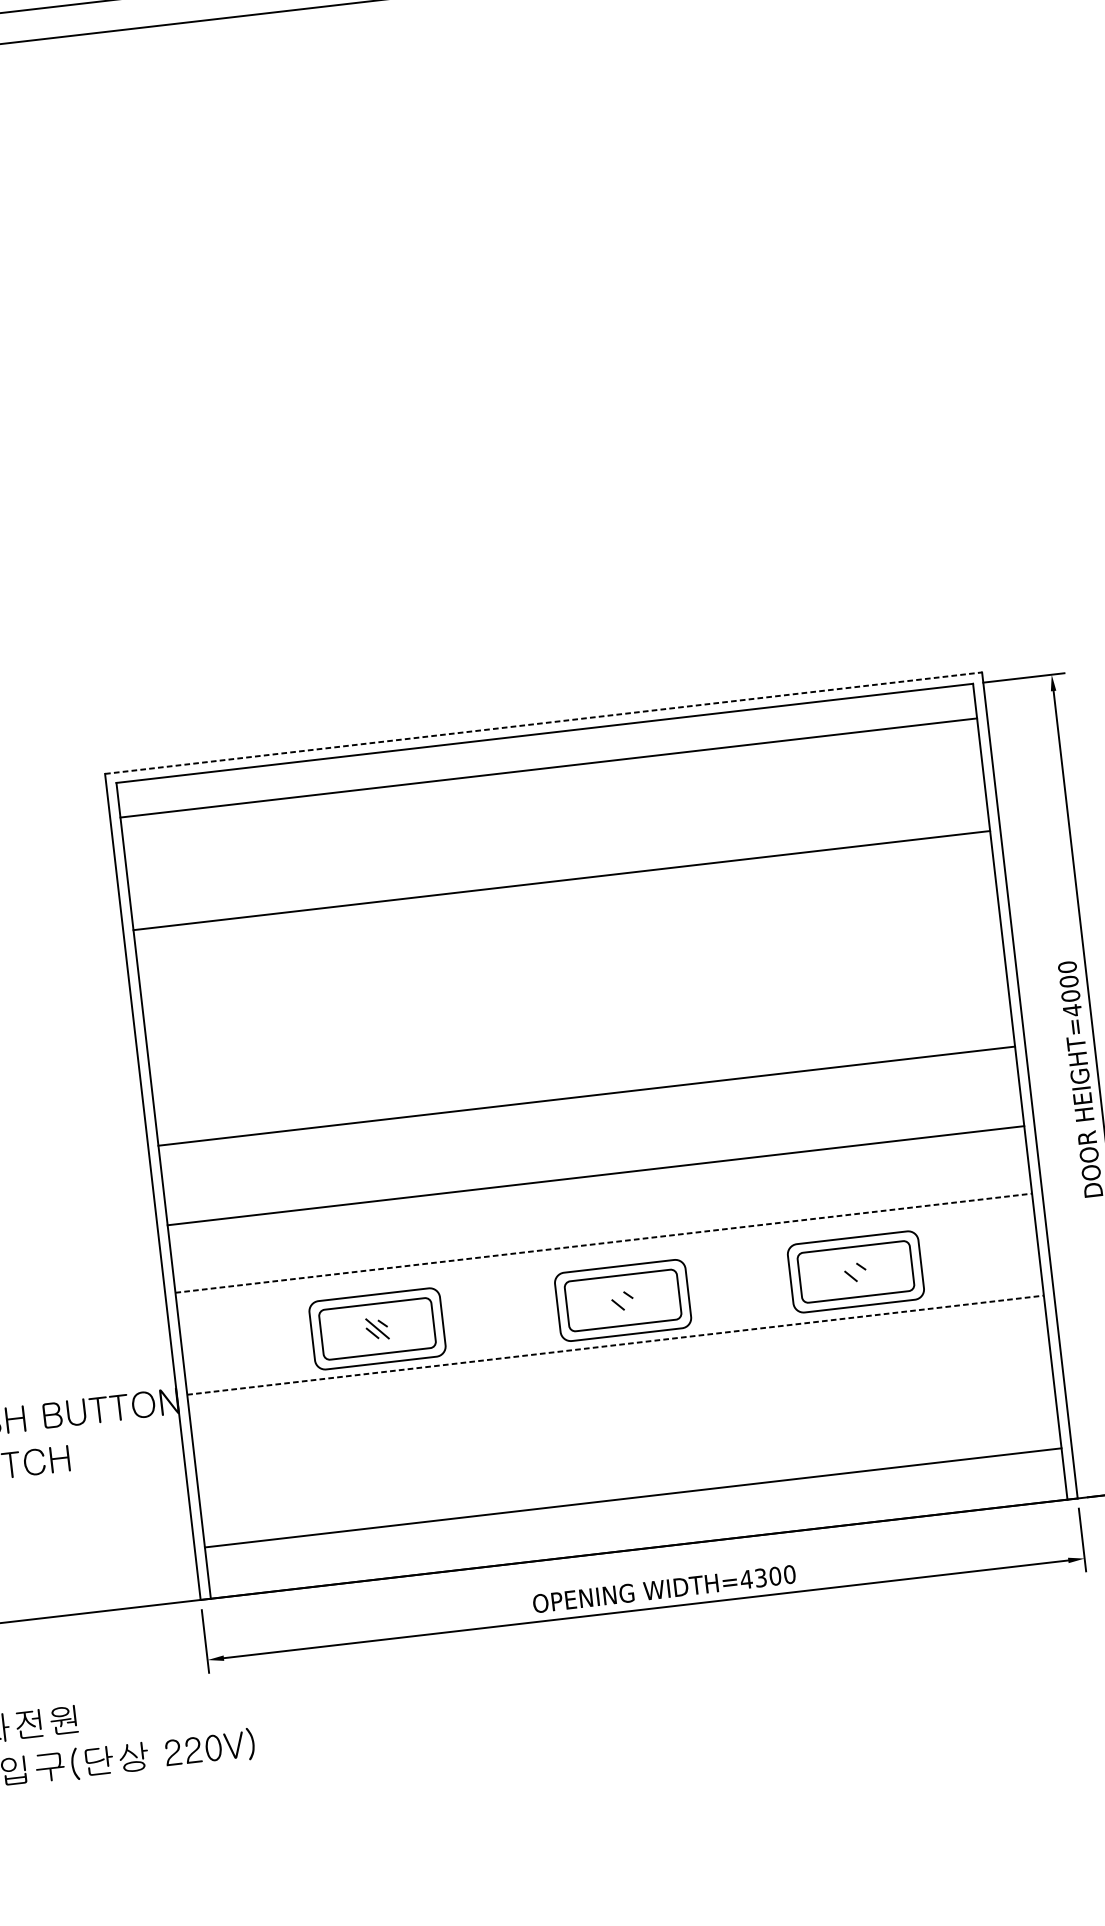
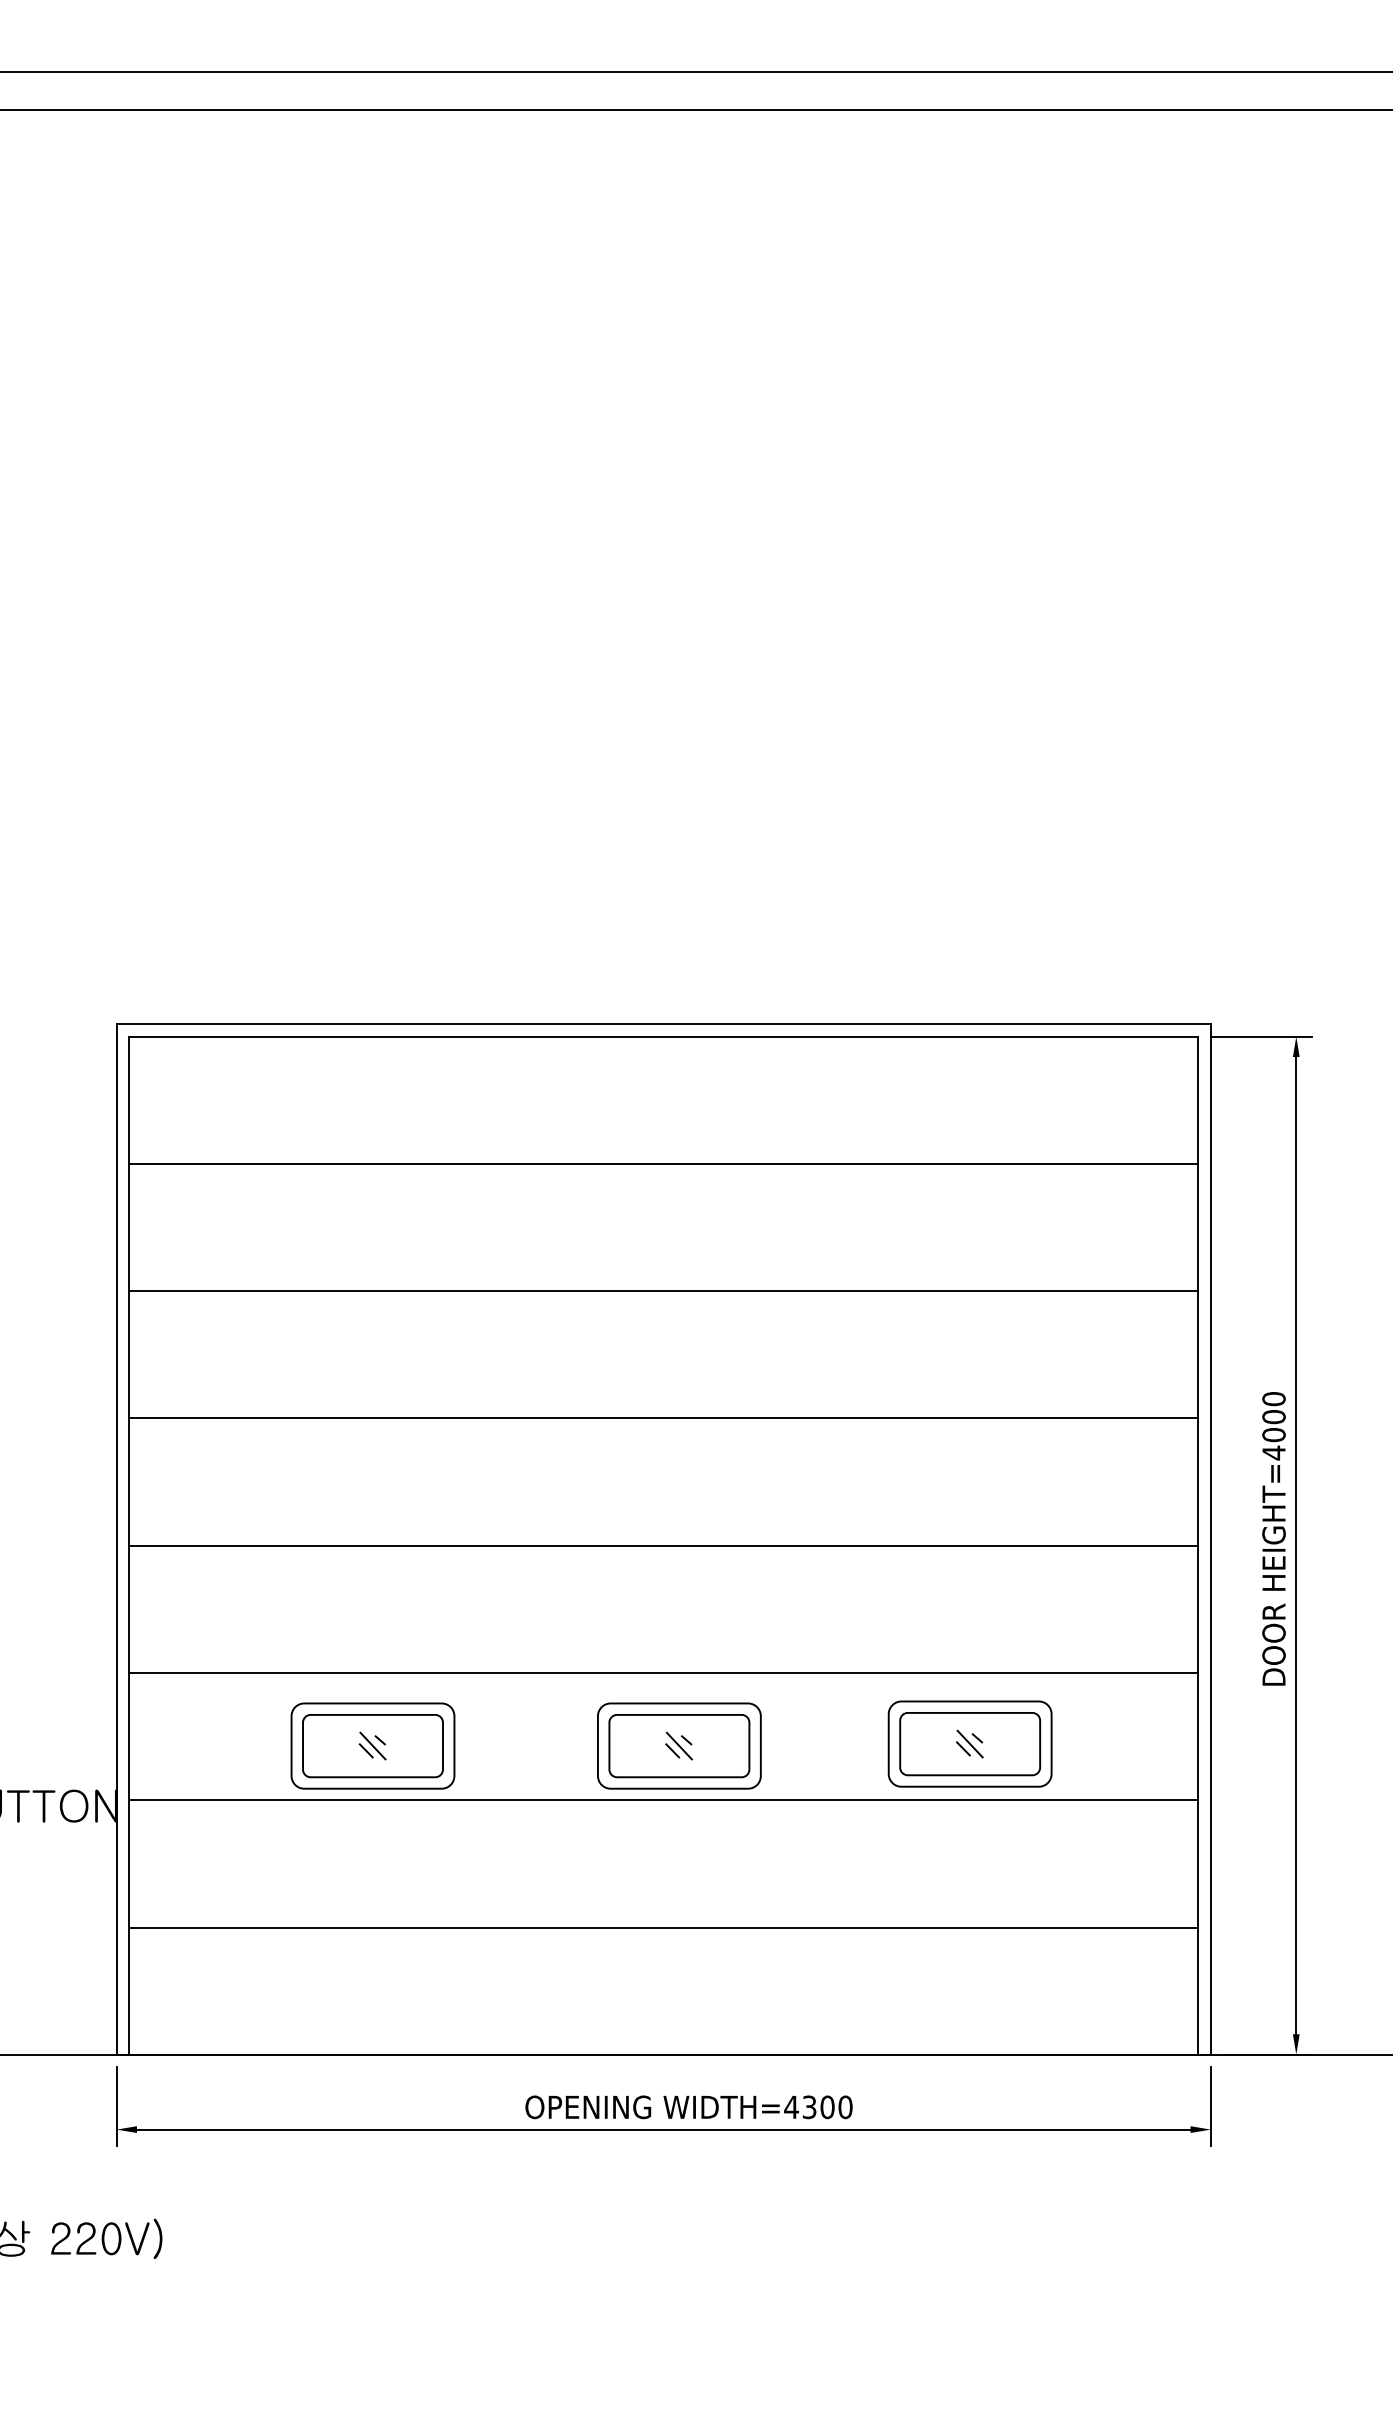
line: (544, 722) -> (664, 1023), dashed -> solid
line: (548, 767) -> (663, 1163), moved
line: (561, 880) -> (663, 1291), moved
line: (586, 1096) -> (663, 1418), moved
line: (595, 1175) -> (663, 1545), moved
line: (604, 1242) -> (664, 1672), dashed -> solid
line: (855, 1271) -> (969, 1743), added
line: (622, 1300) -> (678, 1745), added
line: (616, 1345) -> (664, 1800), dashed -> solid
line: (633, 1497) -> (663, 1927), moved

